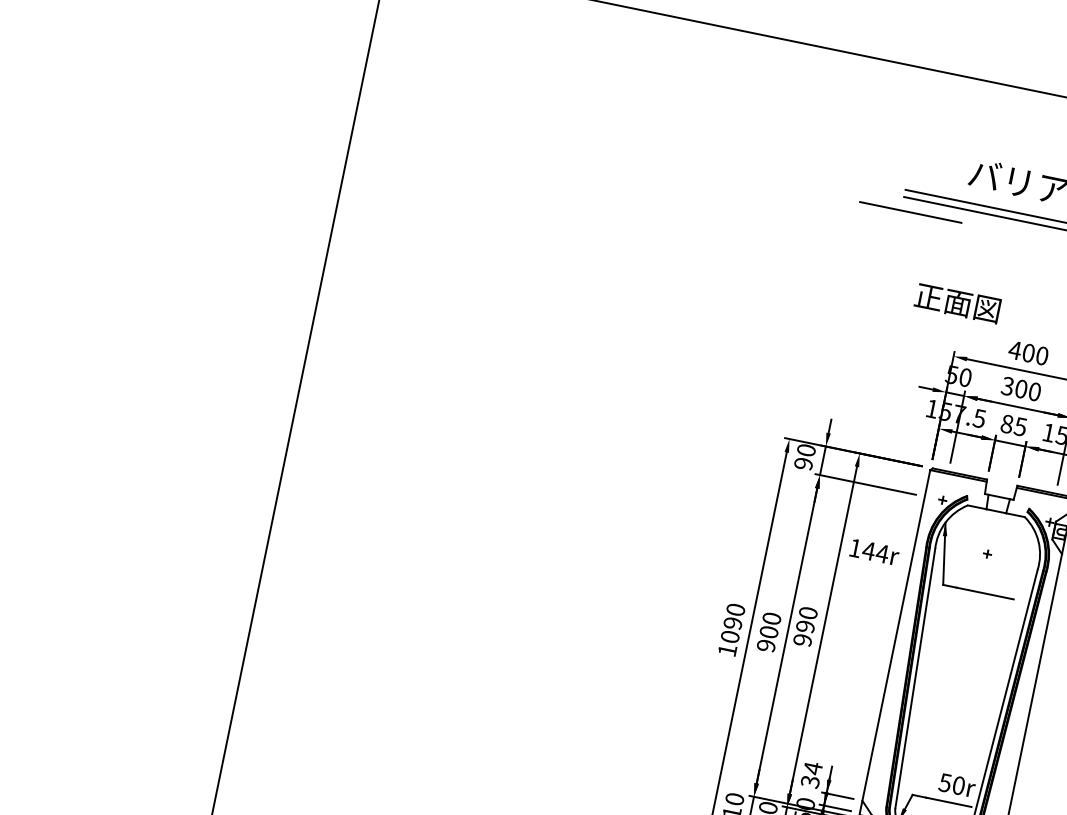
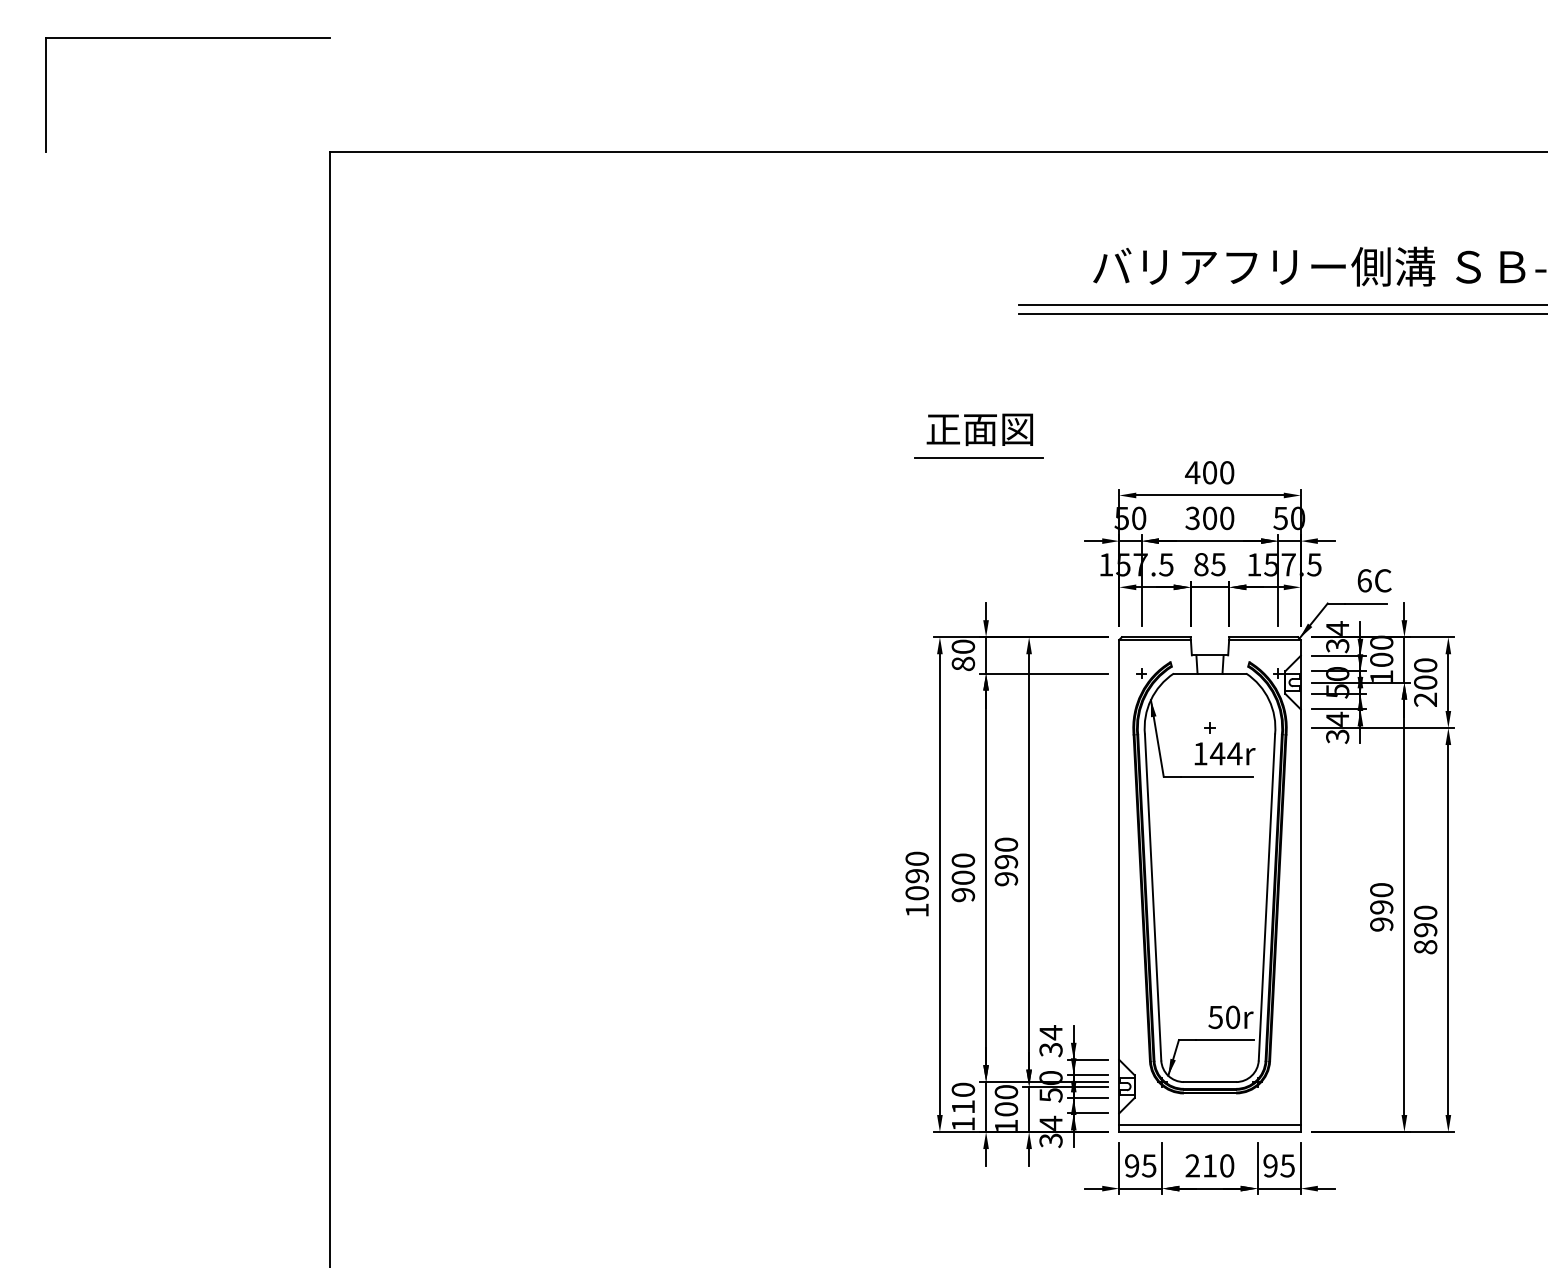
line: (910, 212) -> (978, 457), moved
text: (957, 303) -> (979, 429), moved
text: (803, 463) -> (963, 663), 90 -> 80
text: (874, 551) -> (1224, 753), moved

